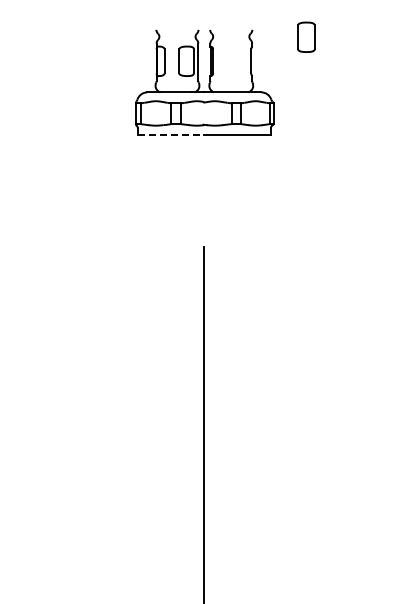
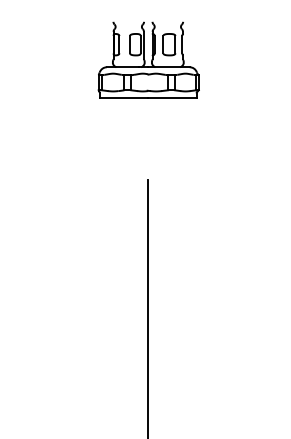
part: (306, 36) -> (169, 44), moved
line: (171, 134) -> (124, 97), dashed -> solid

